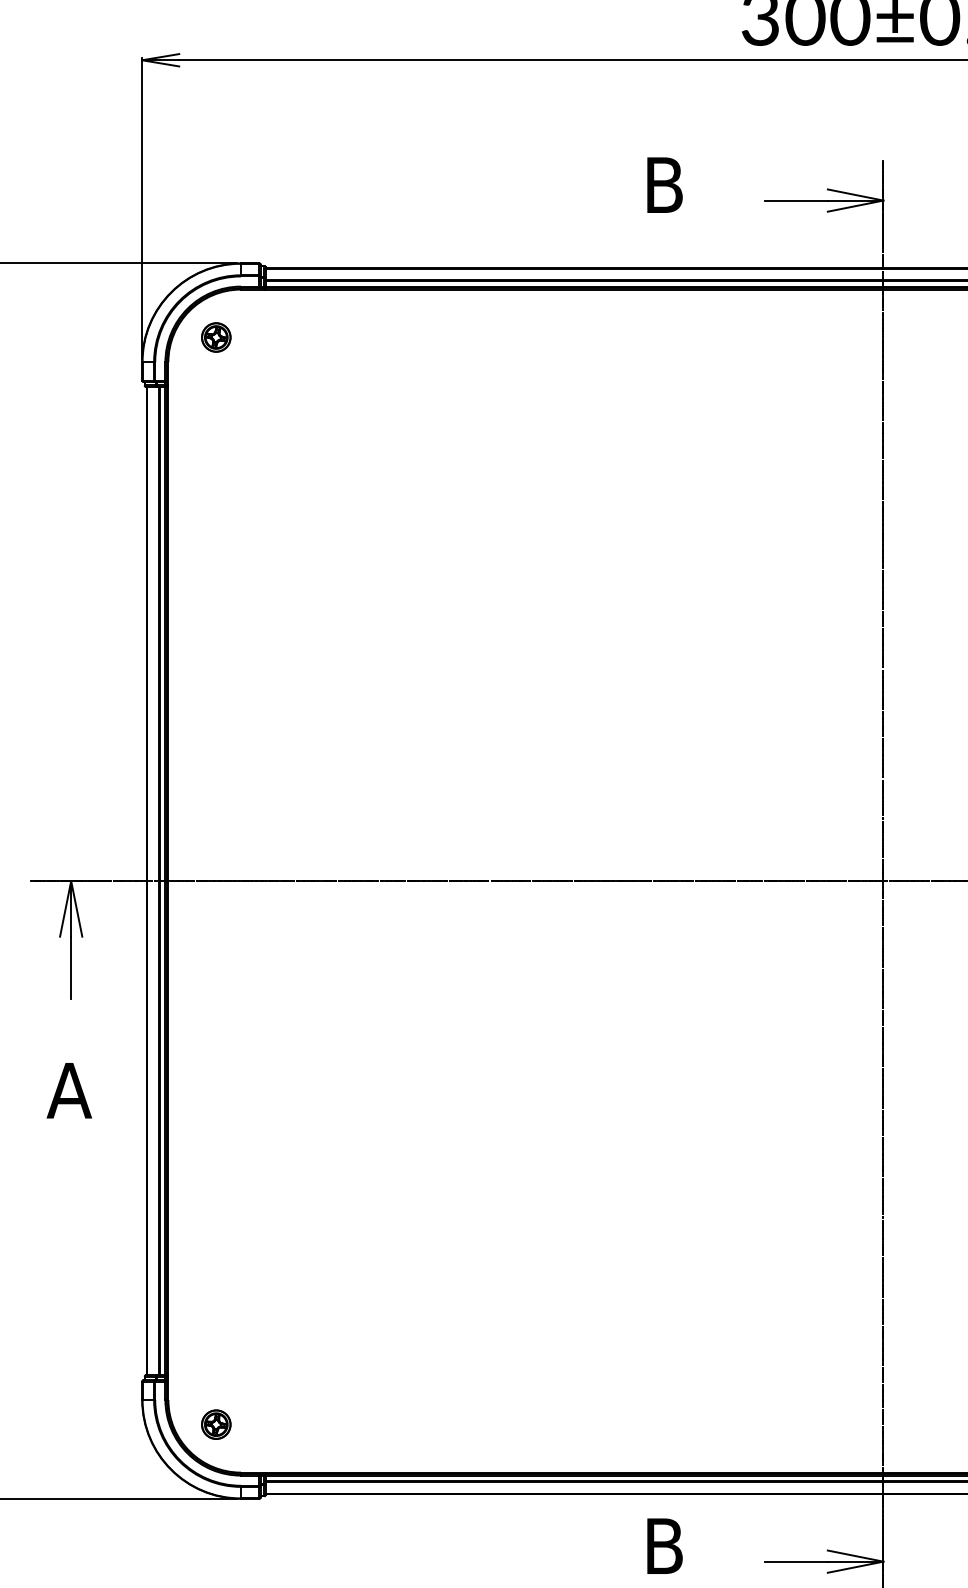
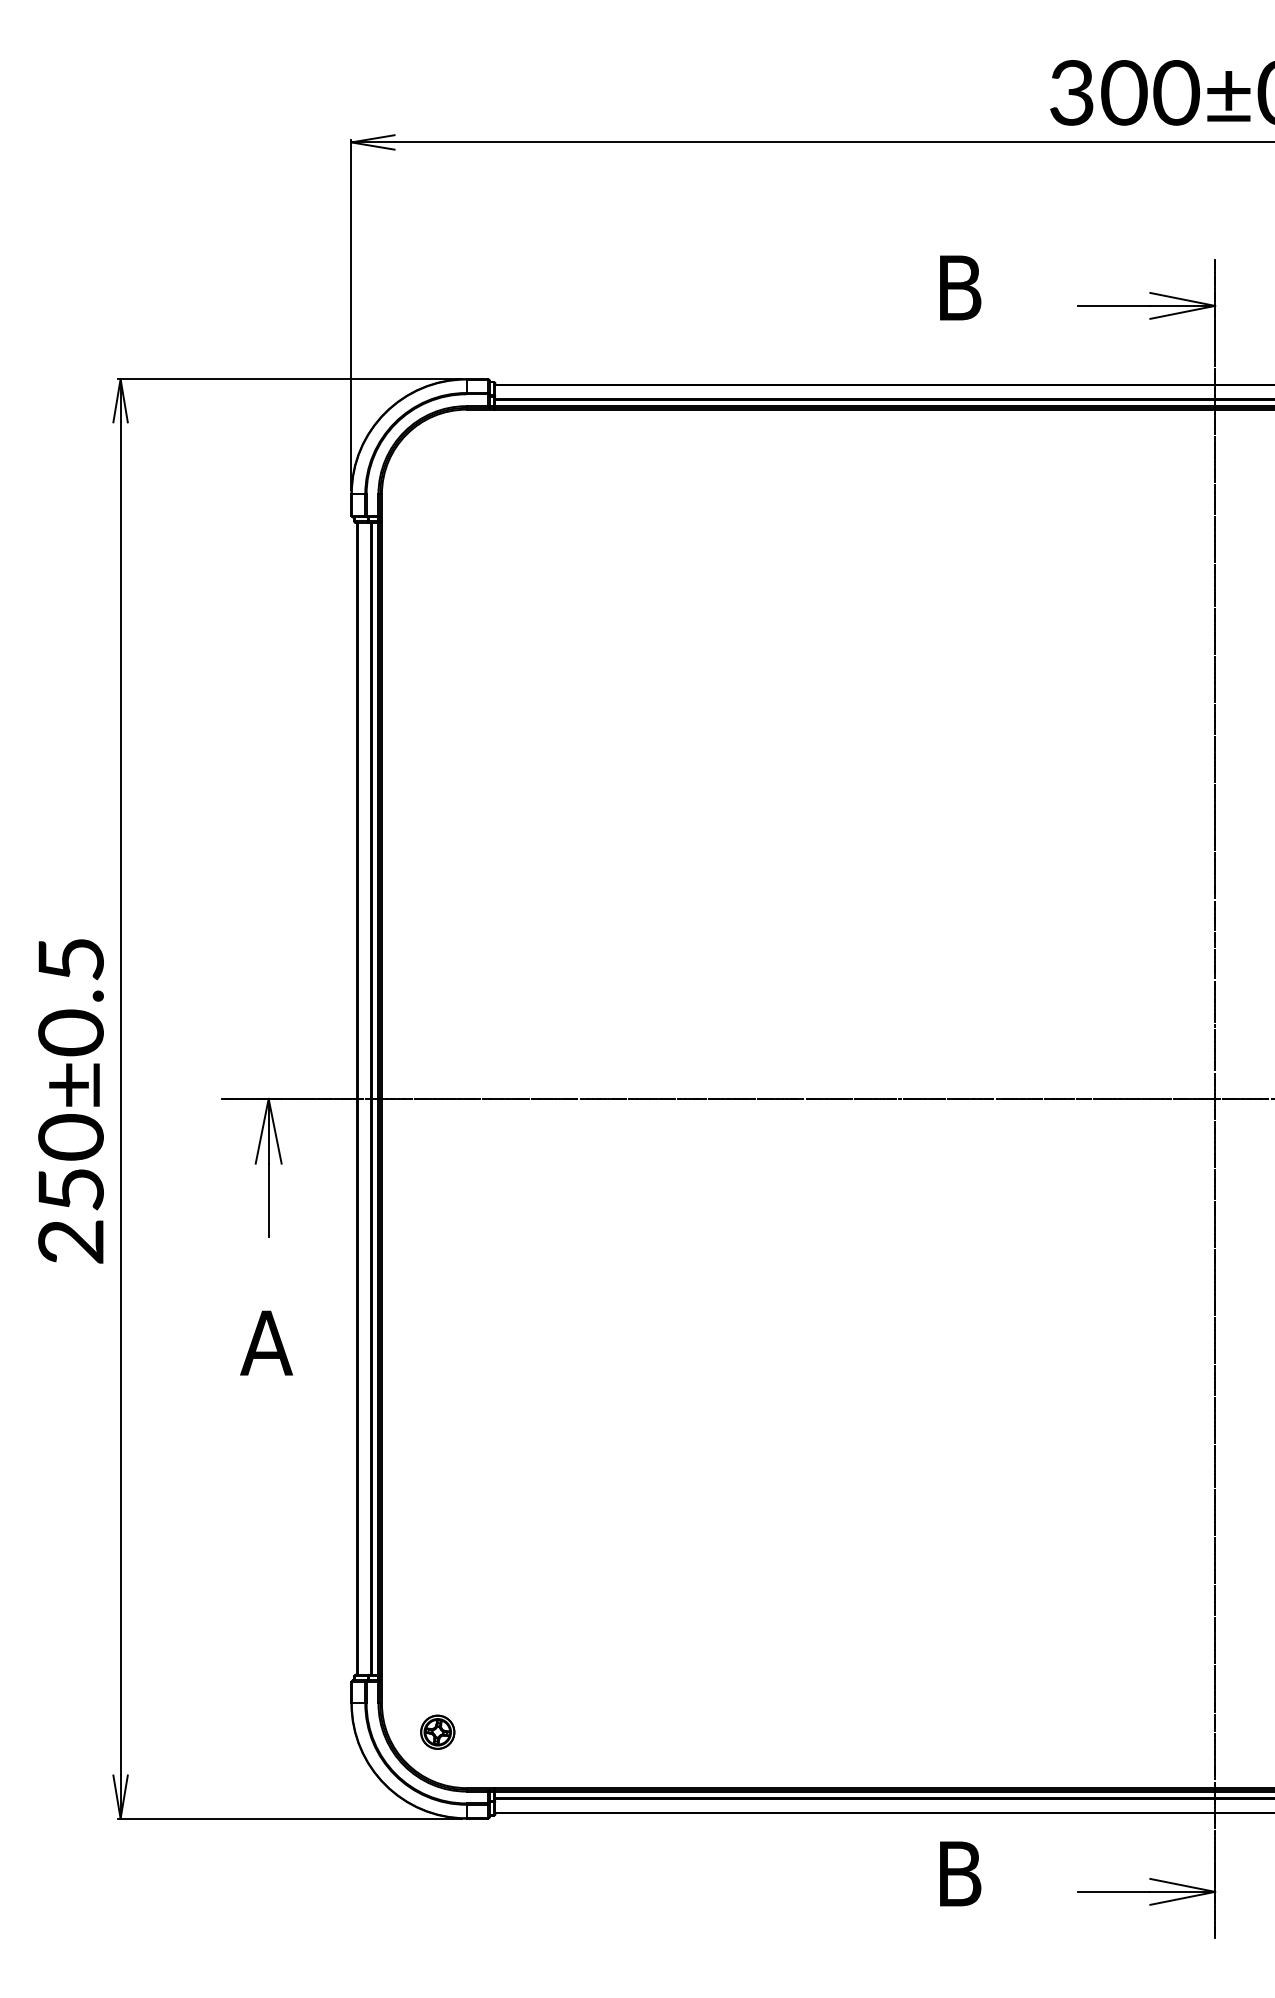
part: (216, 337) -> (437, 465), removed

